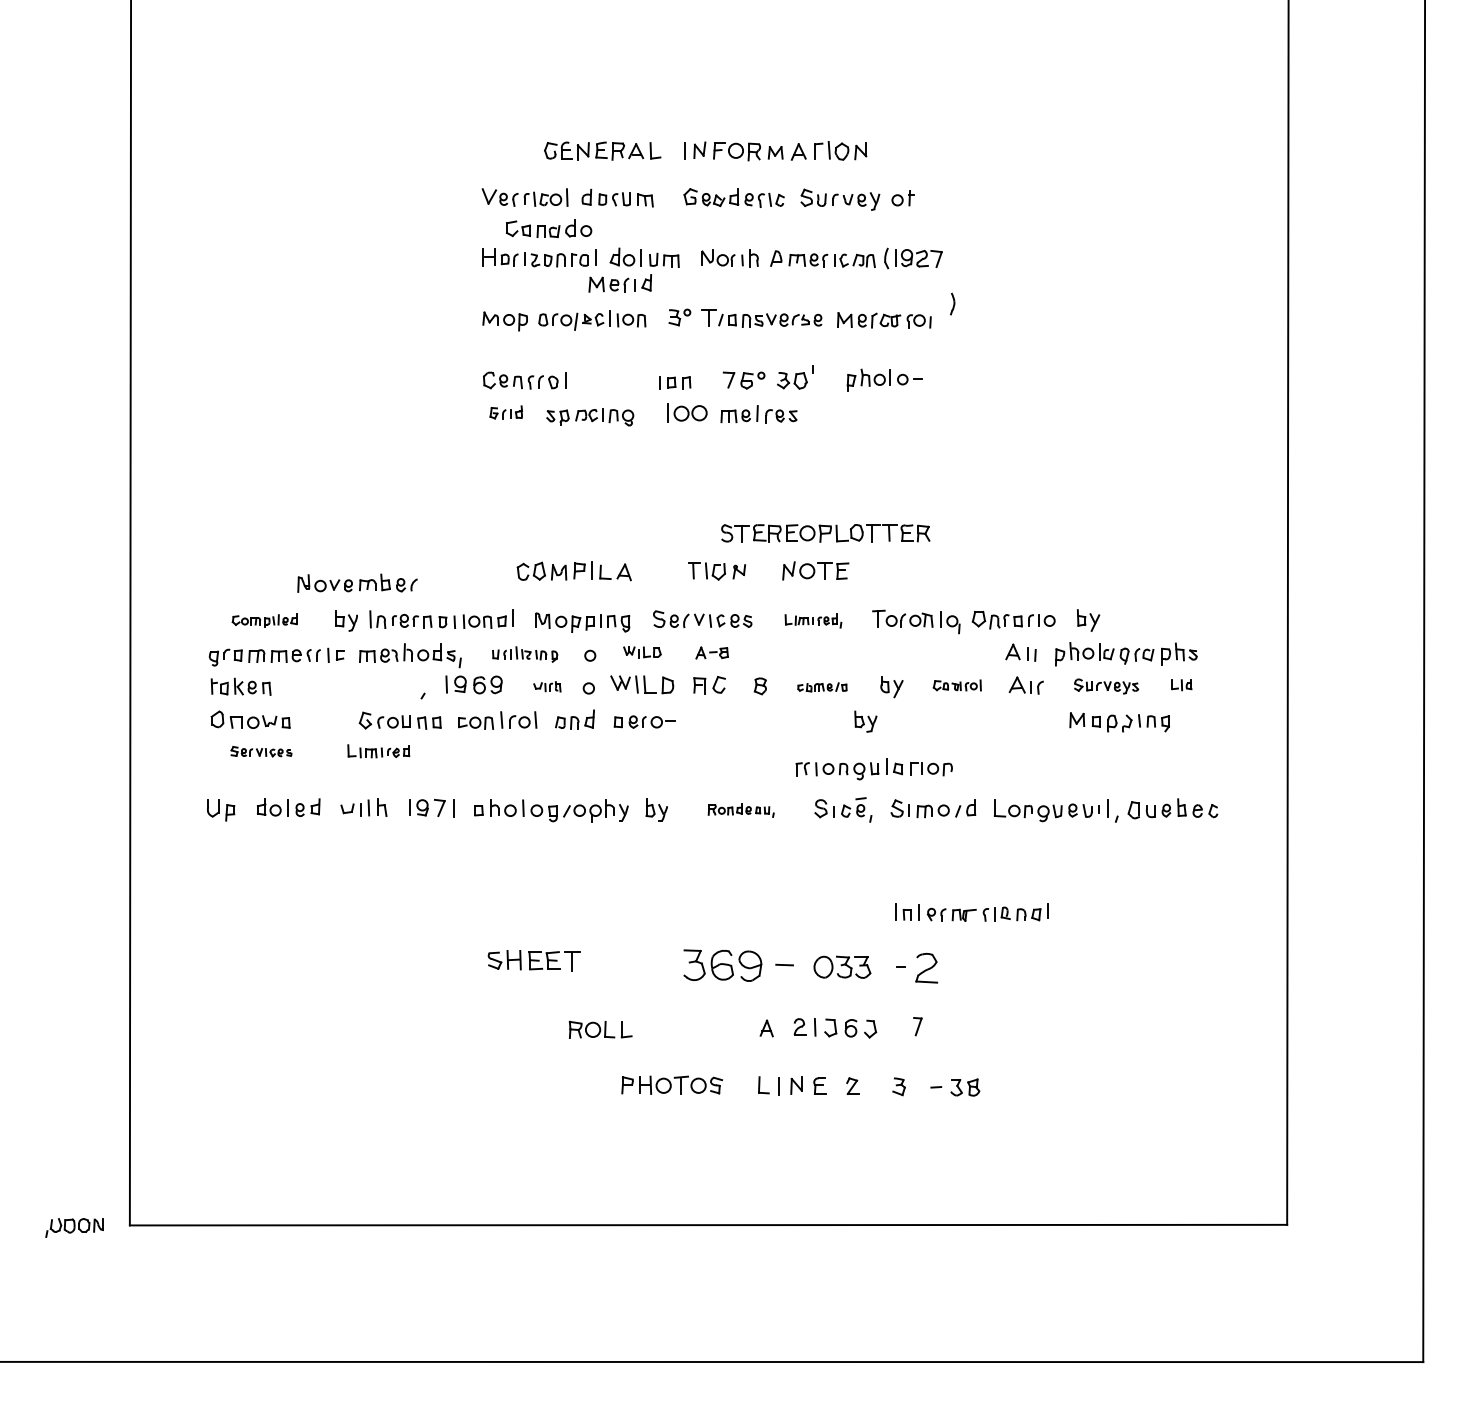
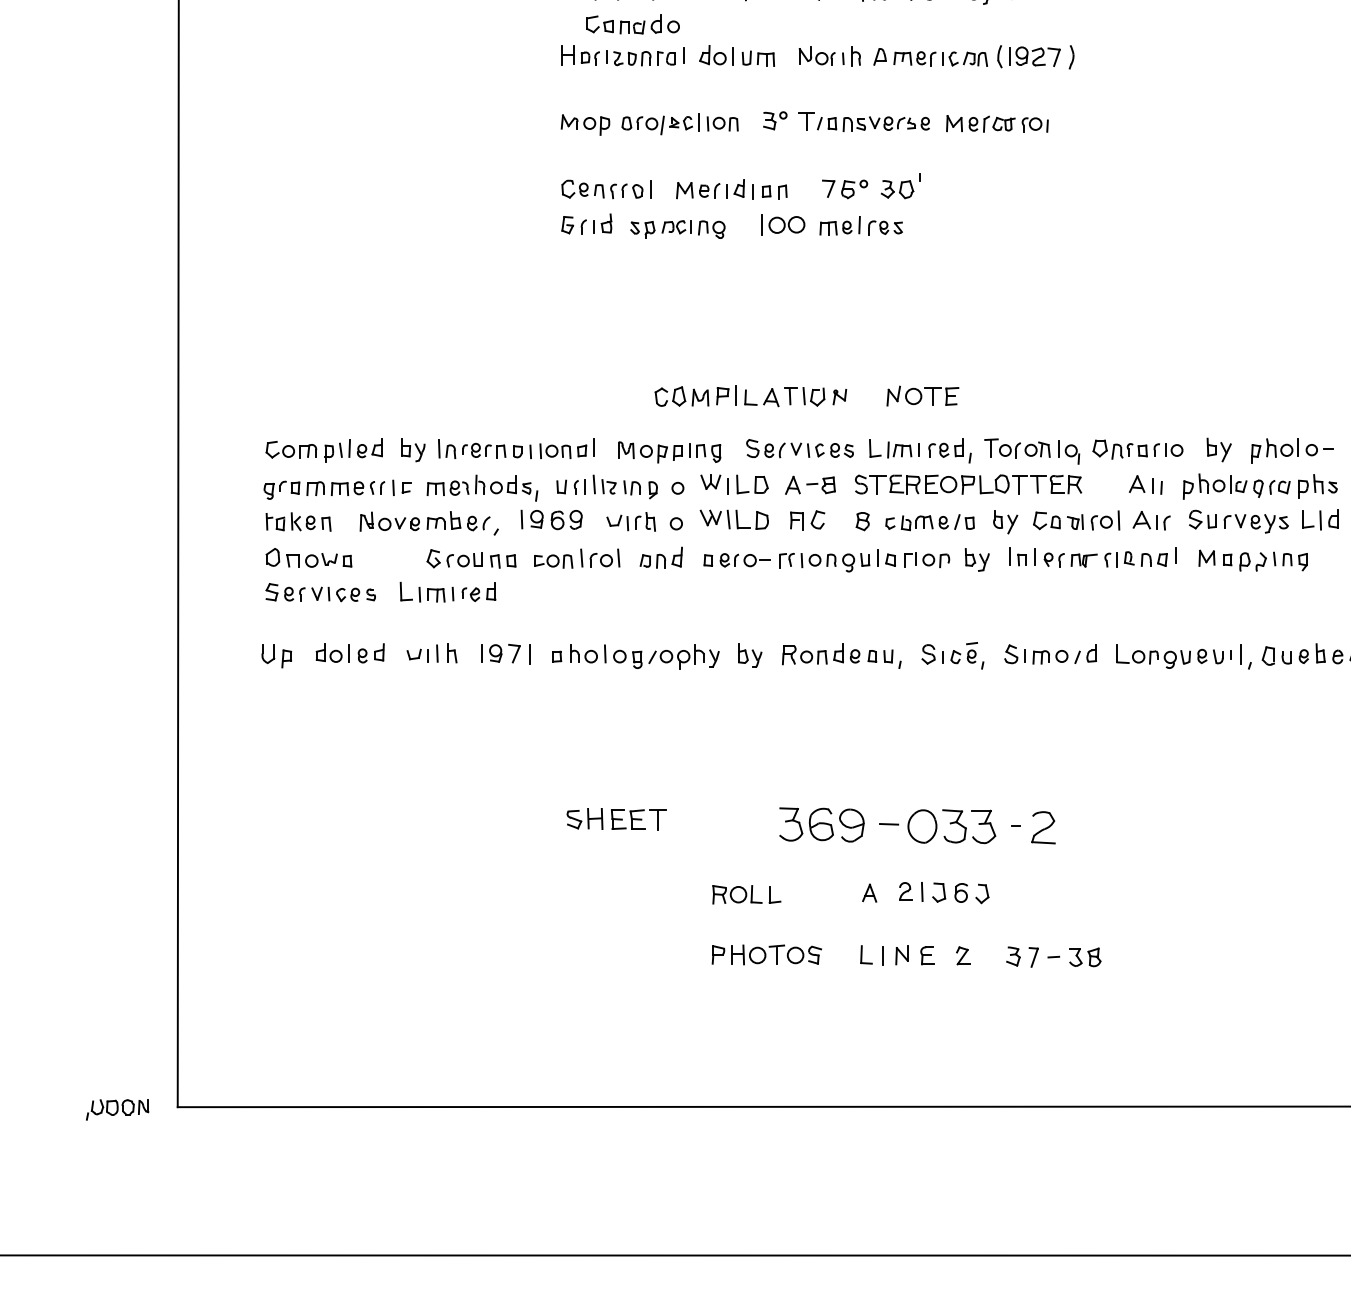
part: (620, 283) -> (710, 189), moved
part: (952, 303) -> (1071, 56), moved
part: (884, 379) -> (1291, 449), moved
part: (505, 412) -> (585, 224), size x1.43
part: (825, 533) -> (968, 484), moved
part: (573, 571) -> (716, 396), moved
part: (357, 582) -> (425, 520), moved
part: (264, 620) -> (323, 449), size x1.67
part: (813, 620) -> (920, 449), size x1.67
part: (642, 652) -> (734, 484), size x1.67
part: (711, 652) -> (809, 484), size x1.43
part: (524, 654) -> (606, 486), size x1.43
part: (1181, 684) -> (1320, 519), size x1.67
part: (957, 685) -> (1076, 520), size x1.67
part: (547, 686) -> (631, 521), size x1.67
part: (1106, 686) -> (1238, 521), size x1.43
part: (822, 687) -> (930, 522), size x1.67
part: (378, 750) -> (447, 591), size x1.43
part: (261, 751) -> (320, 592), size x1.67
part: (873, 769) -> (863, 560), moved
part: (741, 810) -> (842, 656), size x1.67
part: (971, 912) -> (1092, 557), moved
part: (842, 967) -> (951, 826), size x1.43
part: (917, 1026) -> (1033, 957), moved
part: (600, 1029) -> (746, 894), moved

